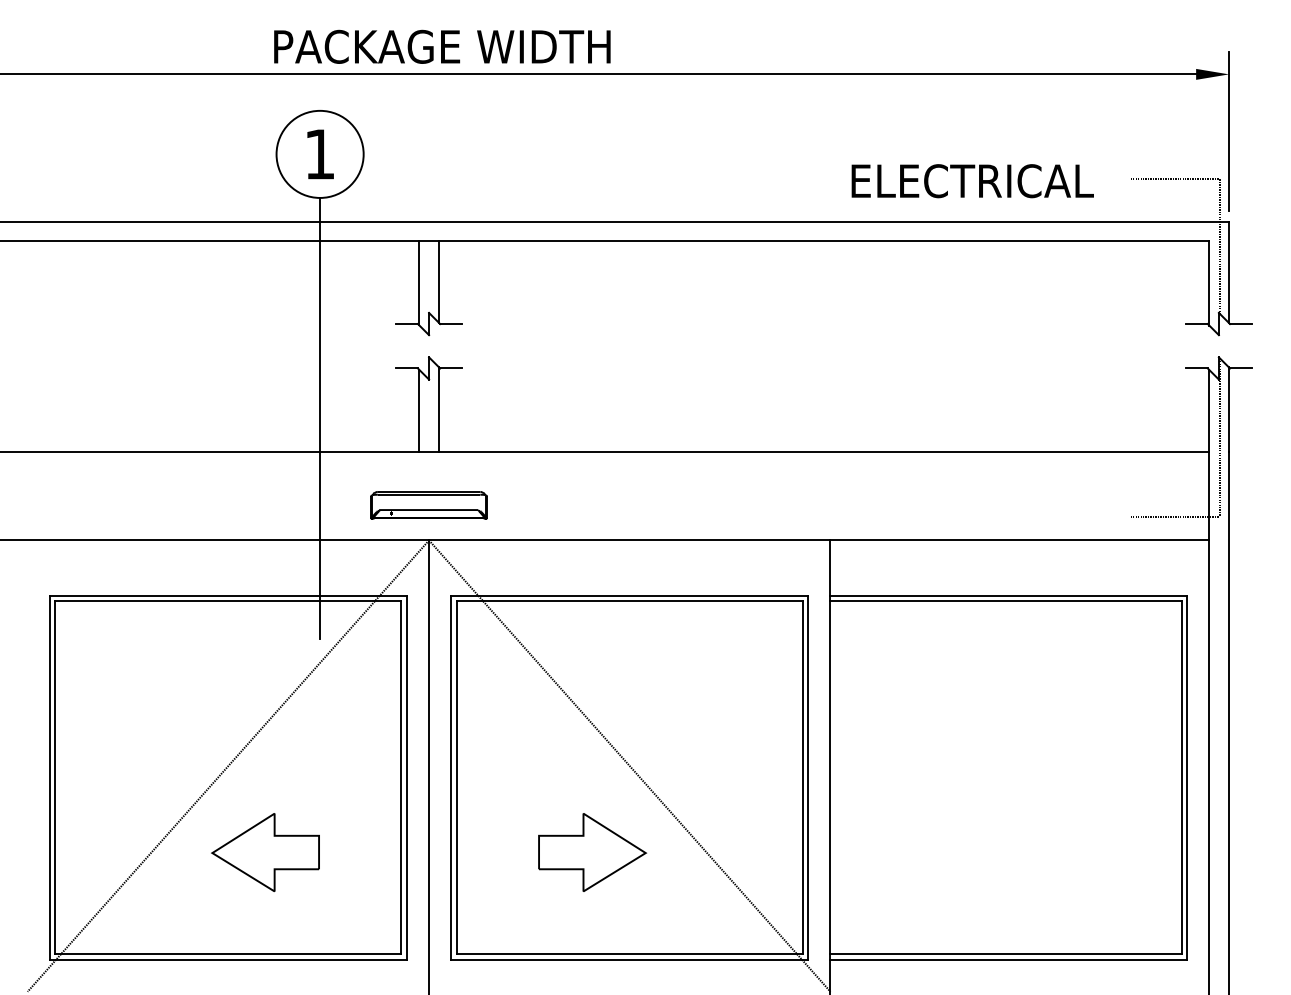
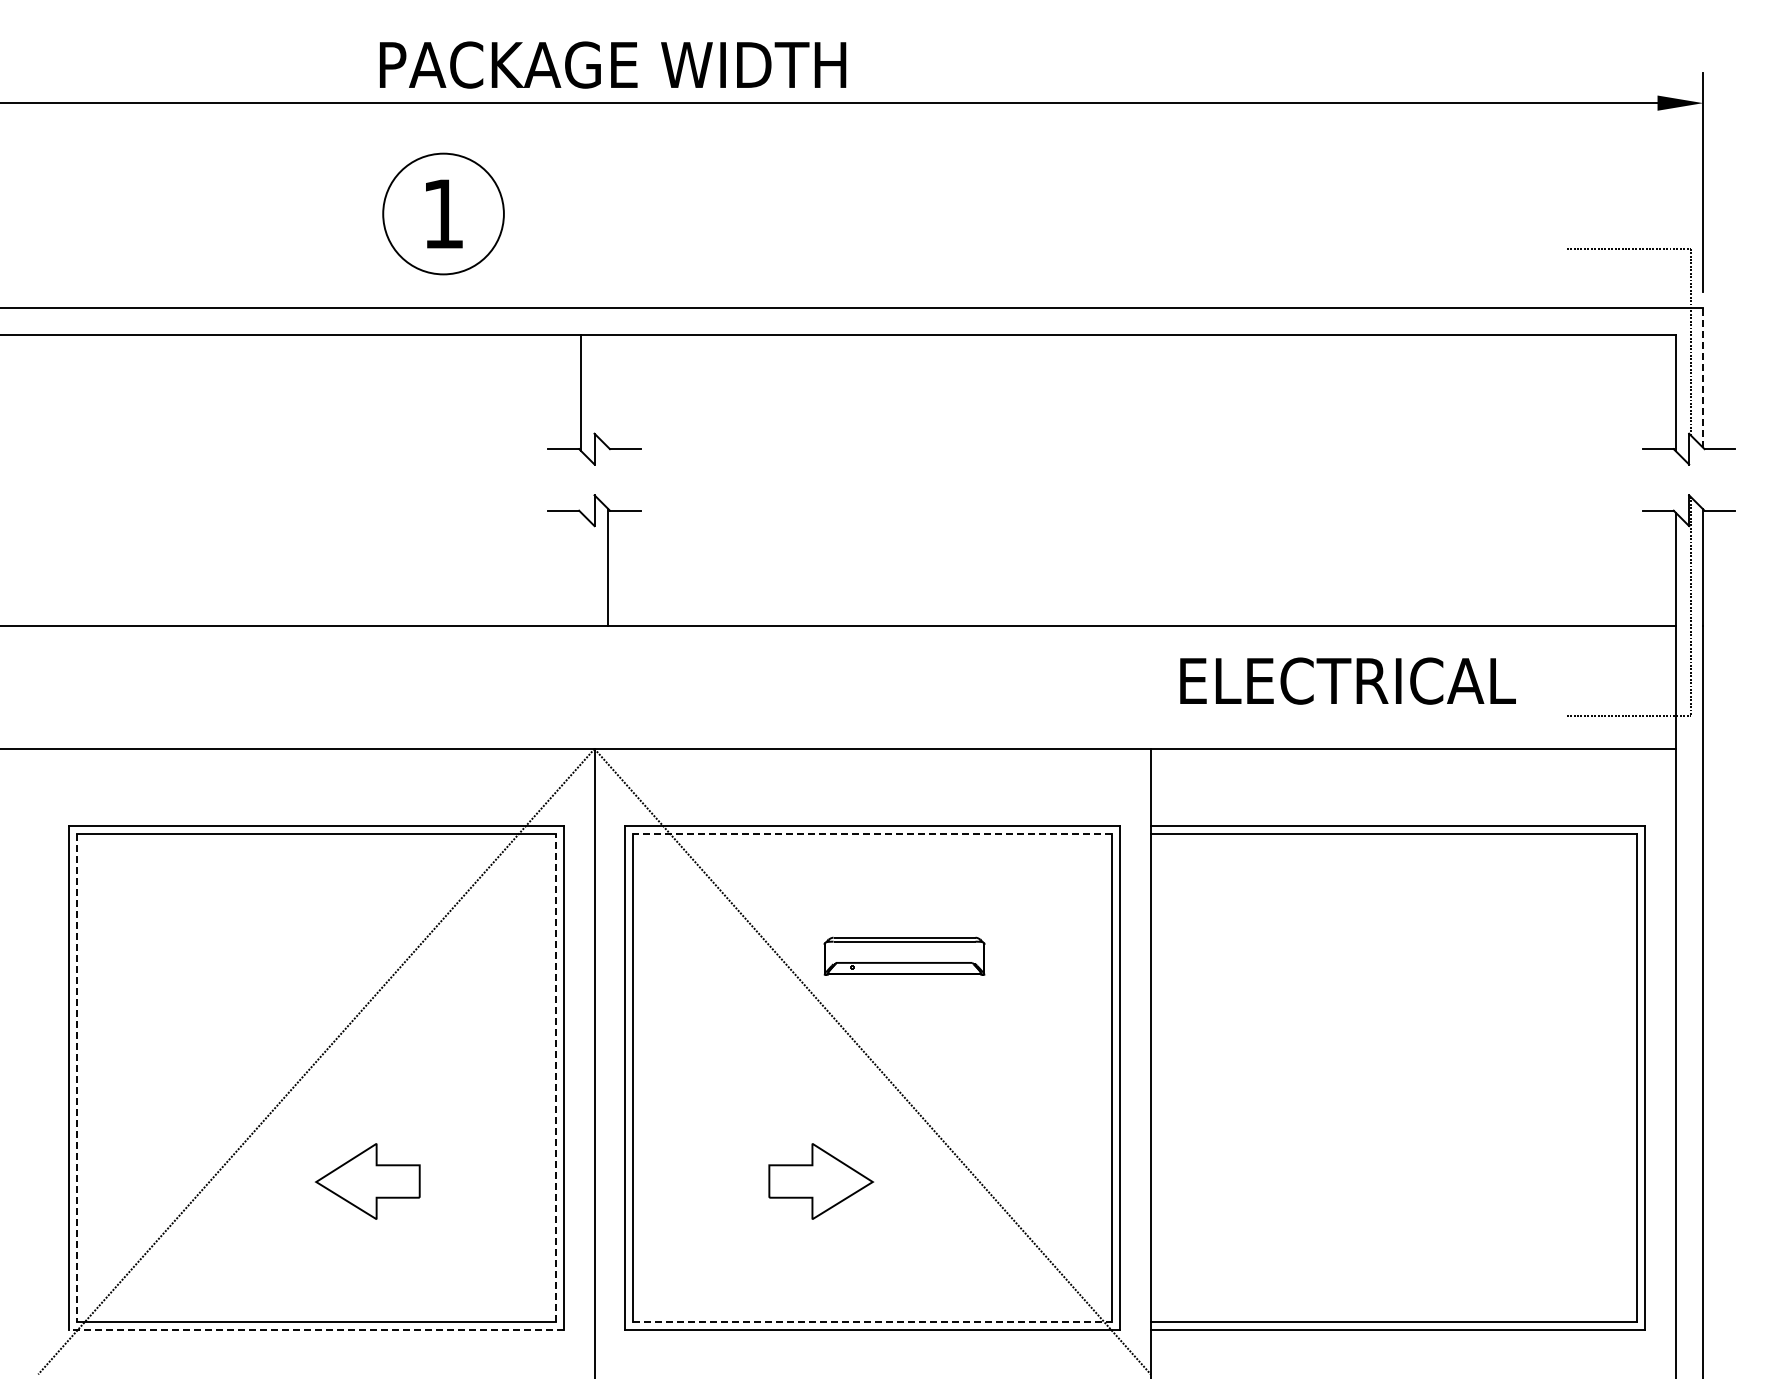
text: (972, 180) -> (1347, 680), moved
line: (1228, 272) -> (1702, 377), solid -> dashed
line: (439, 281) -> (608, 390), removed
line: (419, 410) -> (581, 568), removed
line: (320, 418) -> (443, 579), removed
part: (429, 504) -> (904, 955), moved
line: (629, 601) -> (872, 833), solid -> dashed
line: (401, 777) -> (556, 1077), solid -> dashed
line: (55, 778) -> (76, 1078), solid -> dashed
part: (265, 852) -> (367, 1181), size x0.7
part: (592, 852) -> (821, 1181), size x0.7
line: (629, 954) -> (872, 1322), solid -> dashed
line: (227, 959) -> (315, 1329), solid -> dashed

